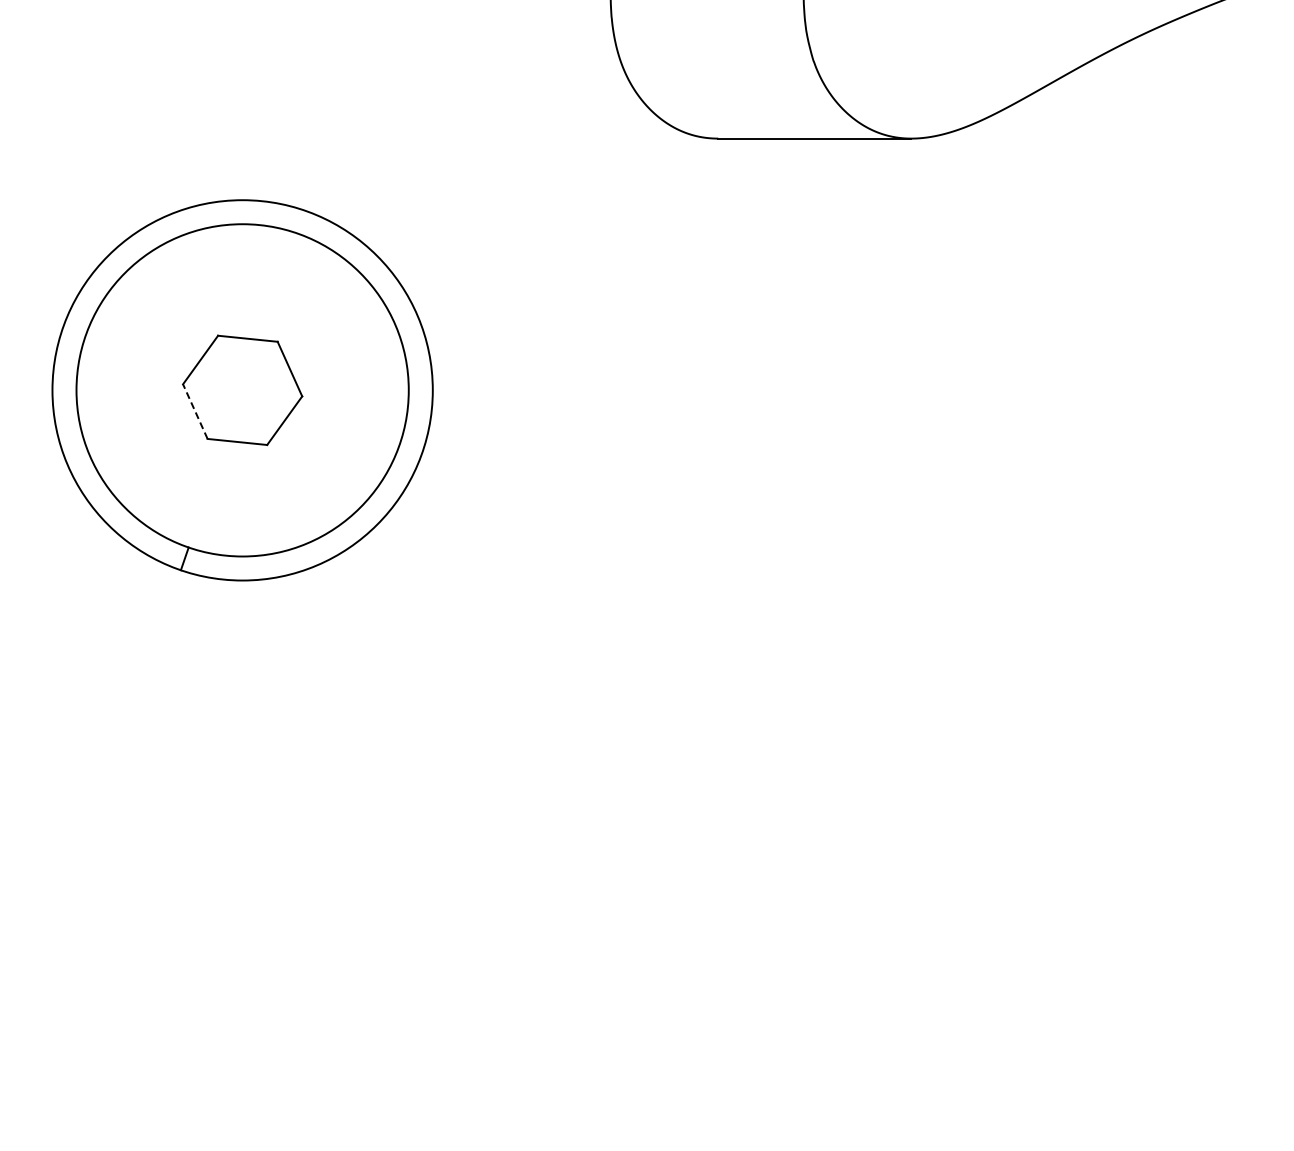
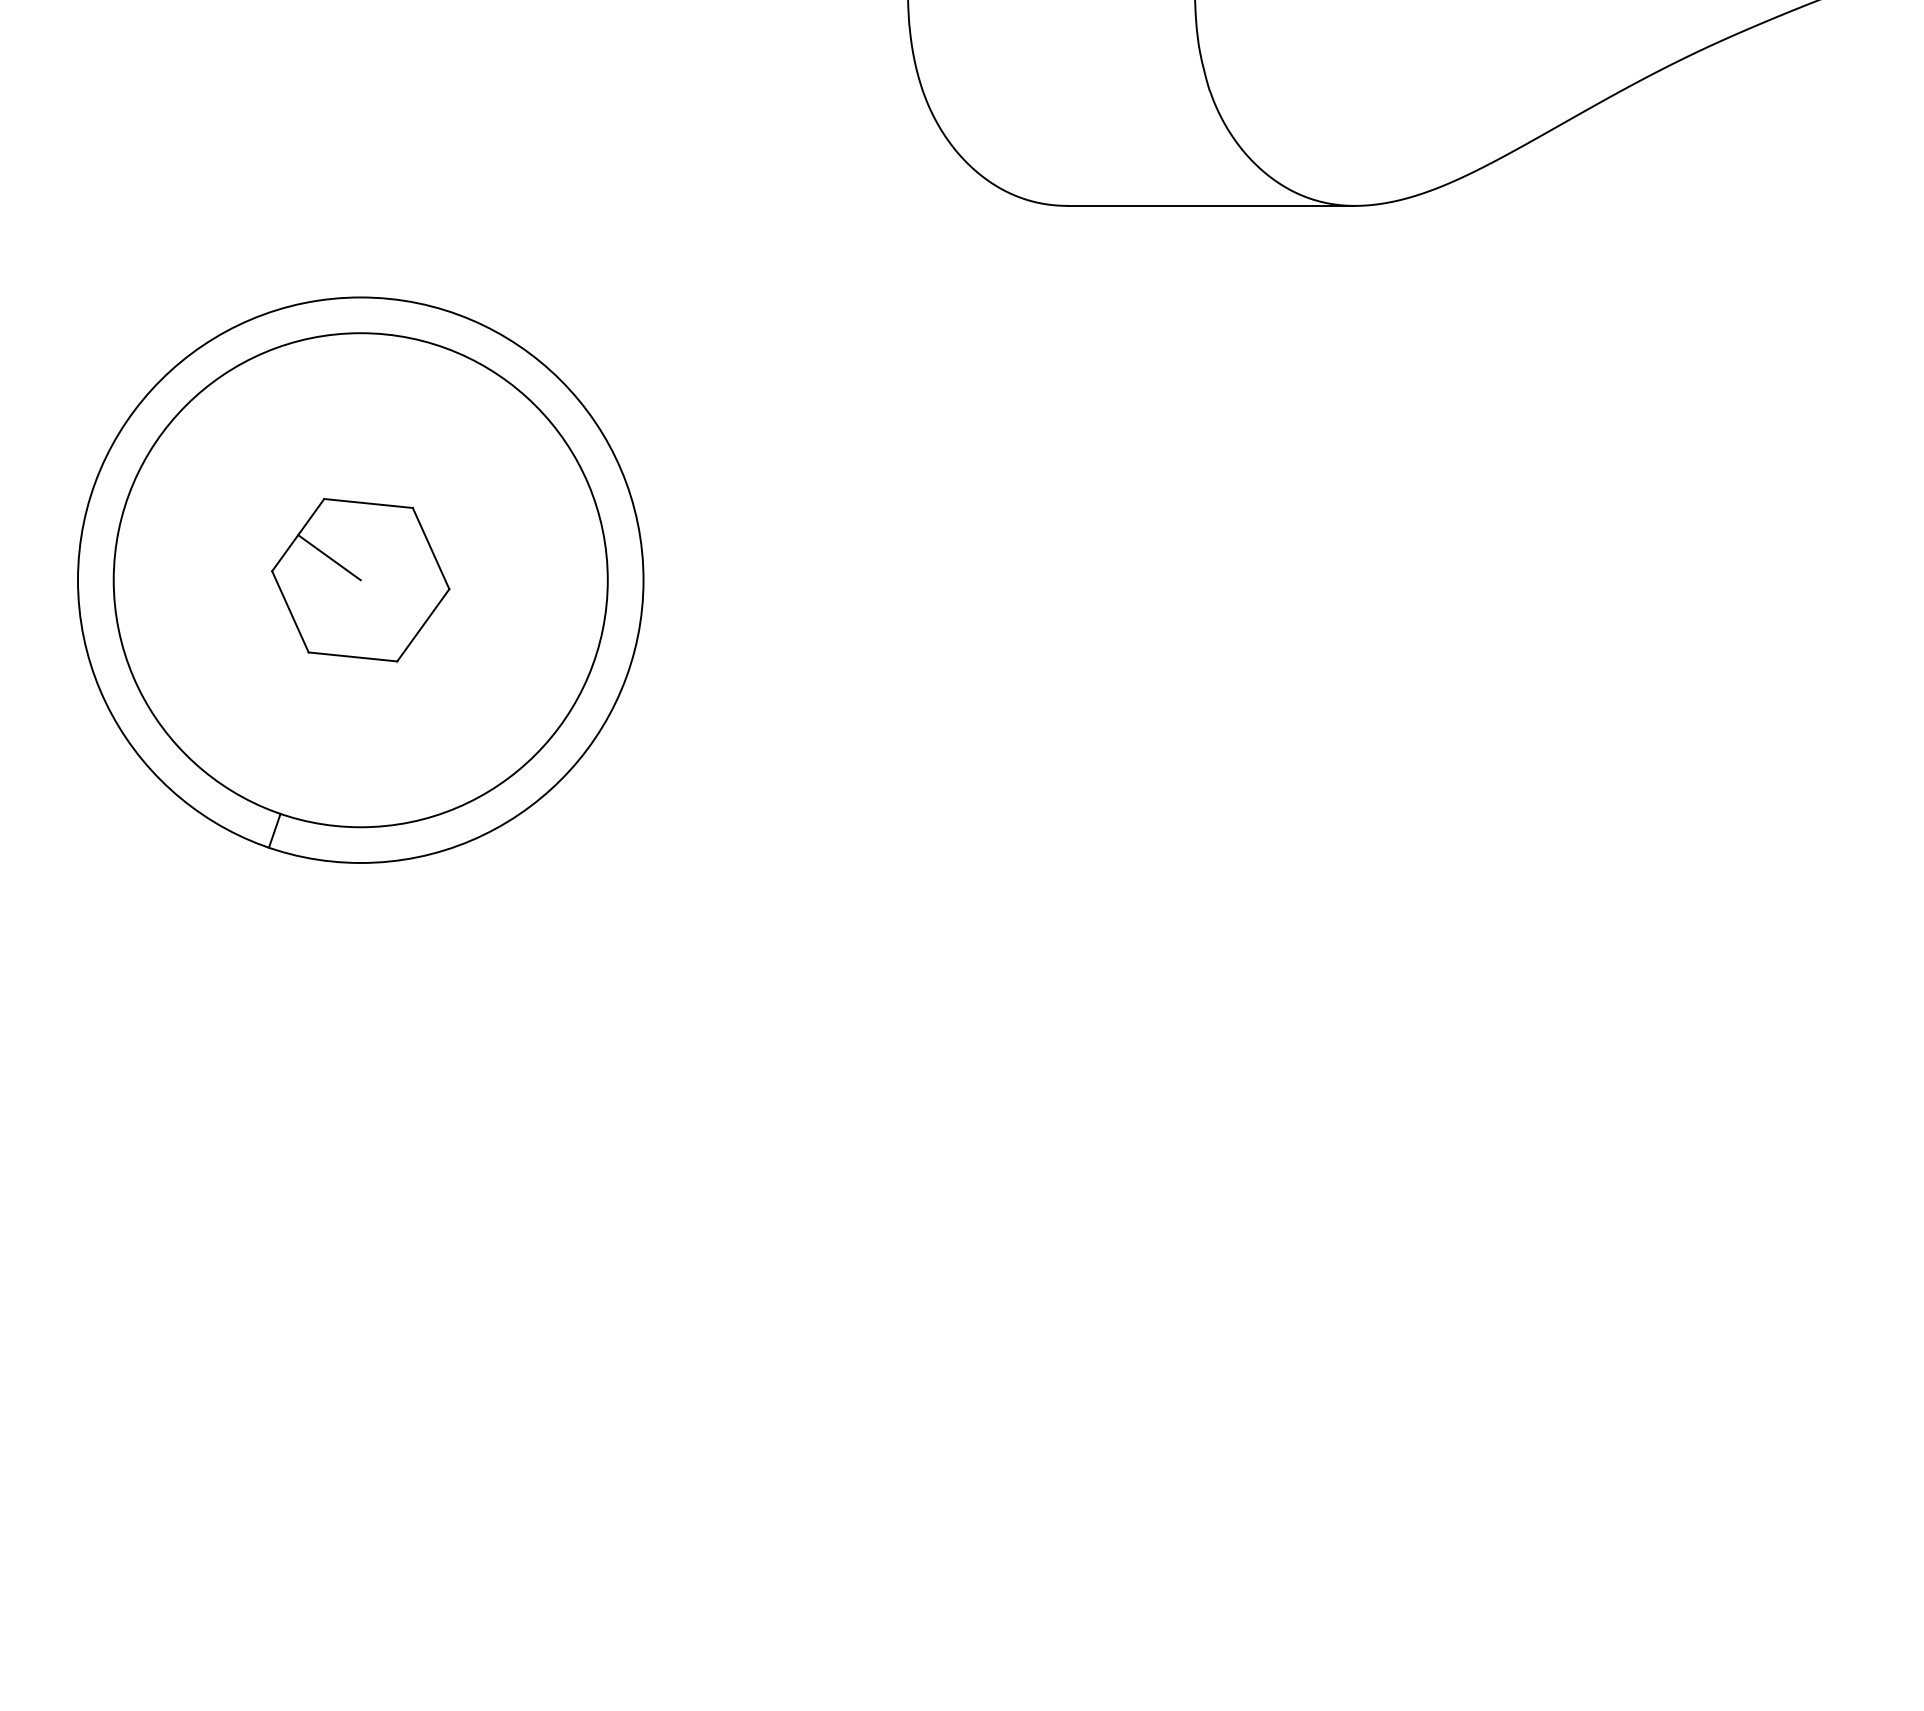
line: (221, 375) -> (329, 558), added
line: (195, 411) -> (290, 611), dashed -> solid

